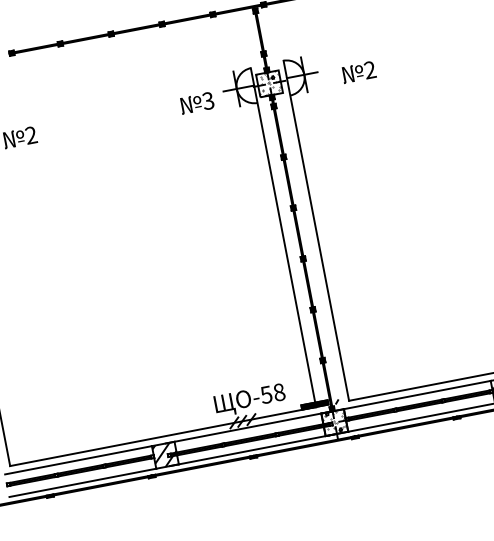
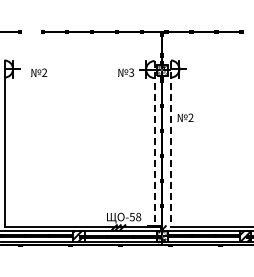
text: (358, 71) -> (185, 117), moved
line: (315, 231) -> (170, 144), solid -> dashed
line: (283, 238) -> (154, 144), solid -> dashed

